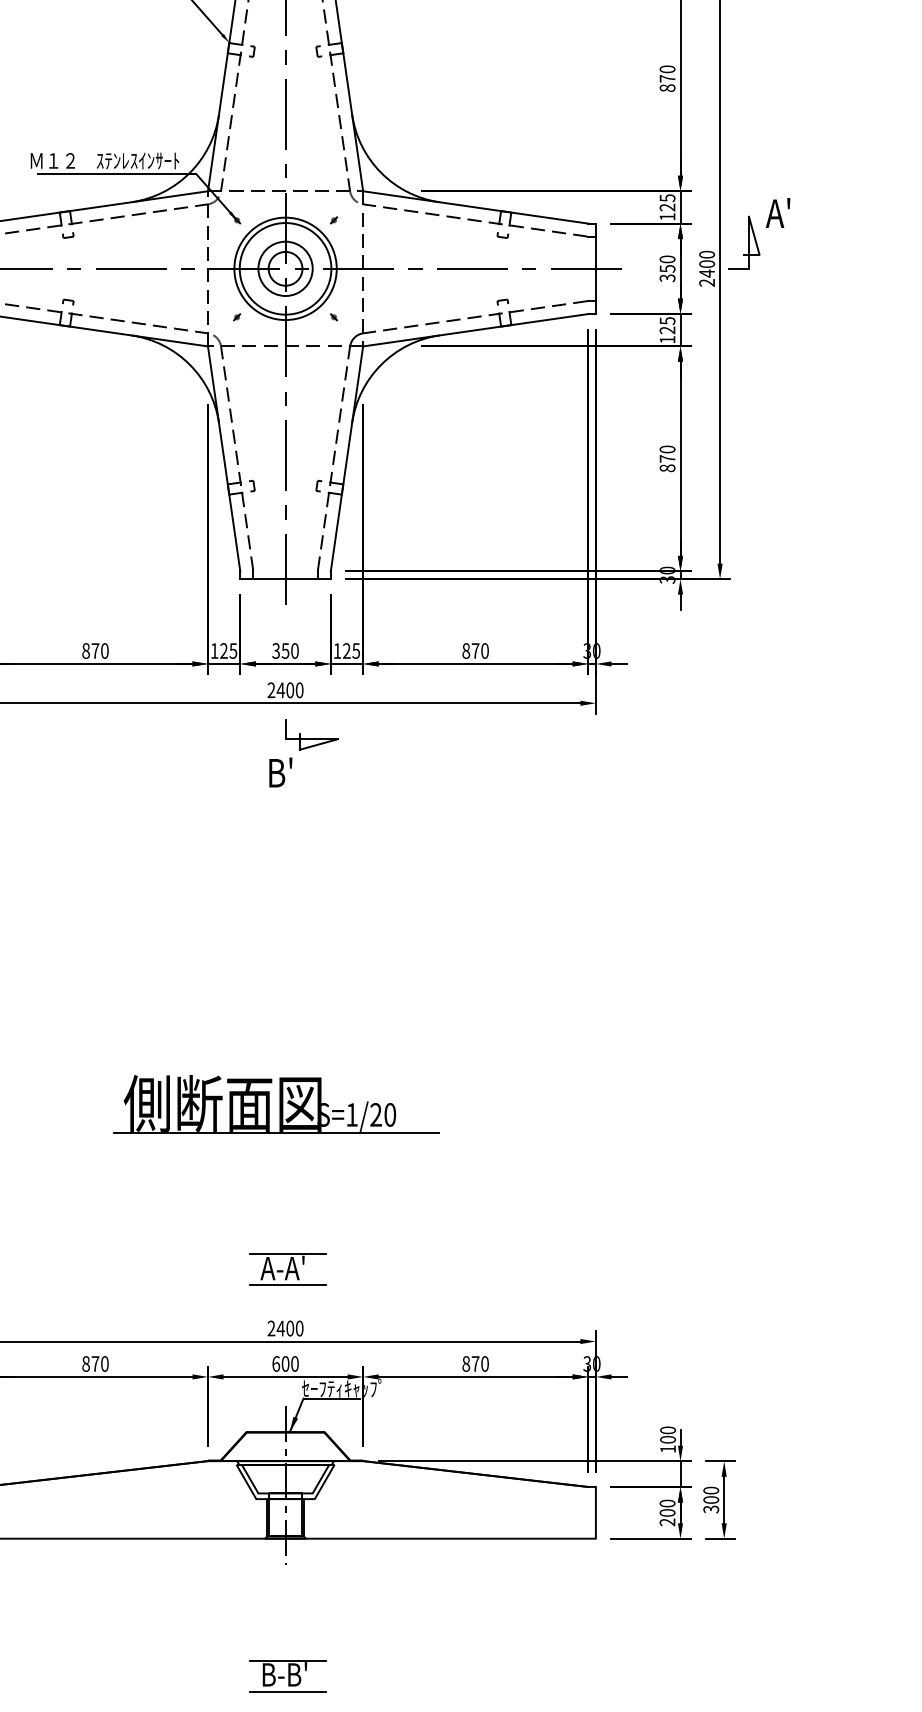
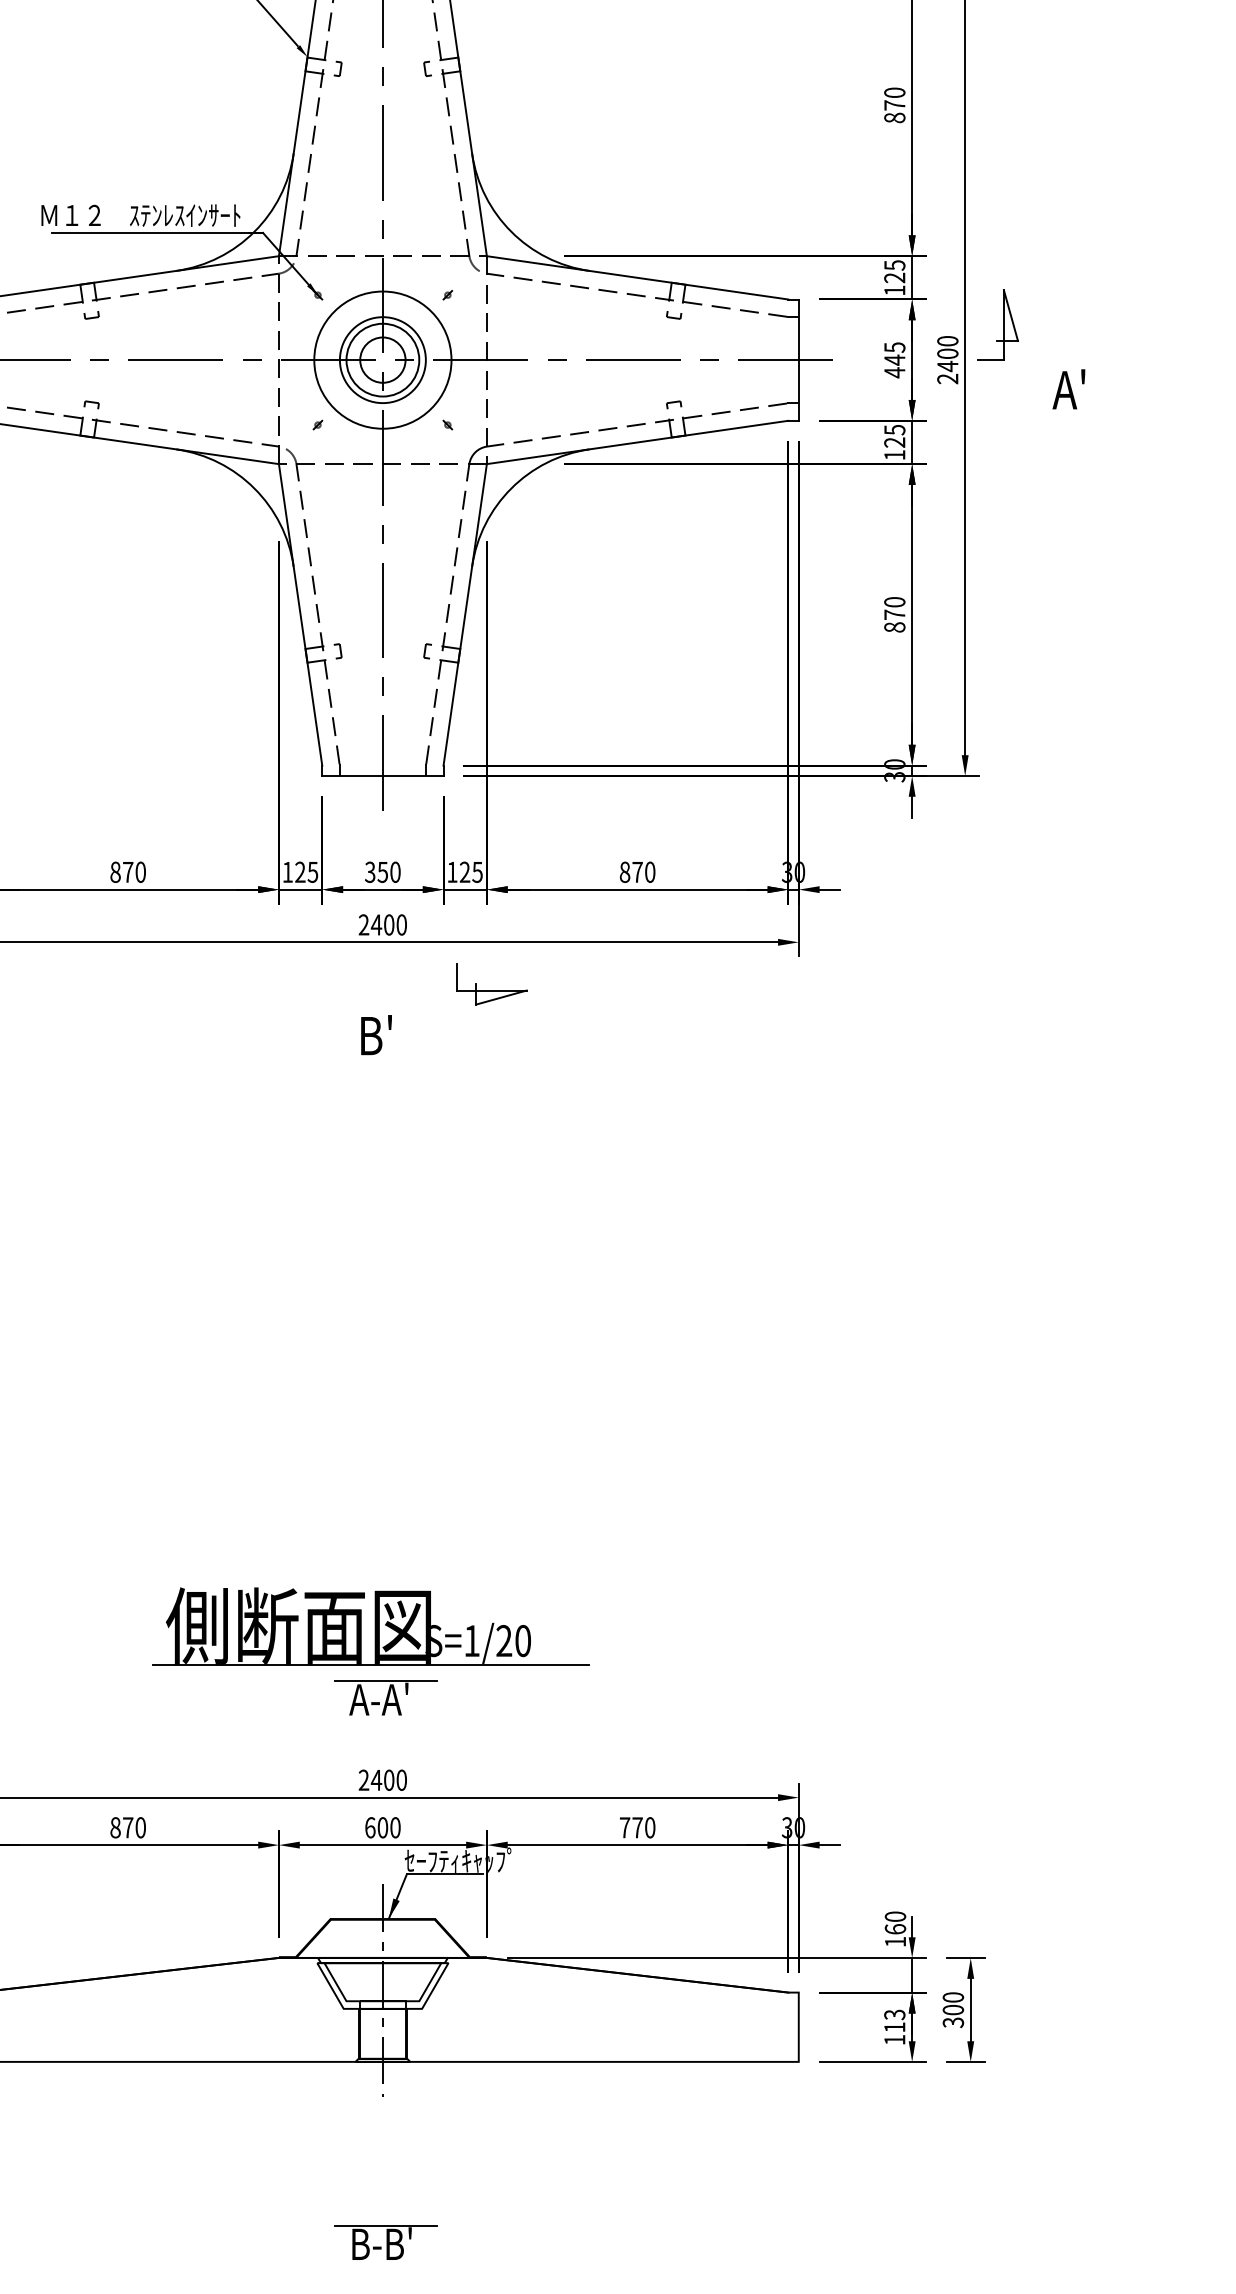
text: (777, 213) -> (1068, 389), moved
circle: (285, 268) -> (382, 359), size x0.7
text: (667, 269) -> (894, 360), 350 -> 445
part: (311, 734) -> (491, 984), moved
part: (276, 1104) -> (370, 1626), moved
line: (287, 1285) -> (385, 1722), removed
text: (465, 1363) -> (624, 1827), 870 -> 770
text: (668, 1439) -> (895, 1929), 100 -> 160
text: (667, 1513) -> (894, 2027), 200 -> 113
line: (287, 1691) -> (385, 2266), removed

